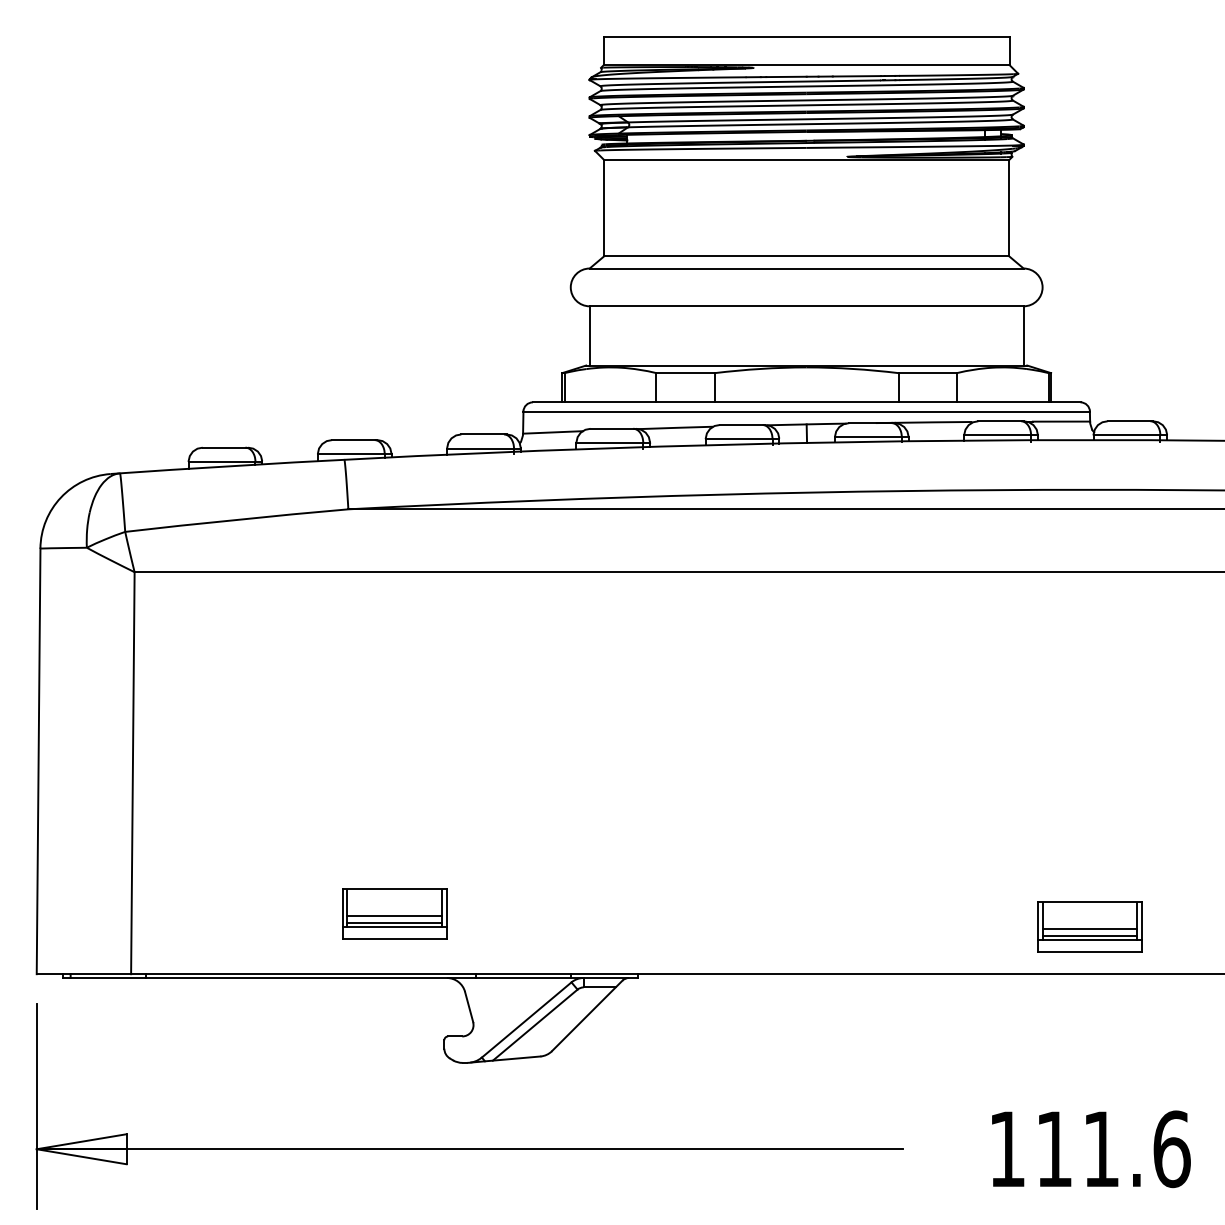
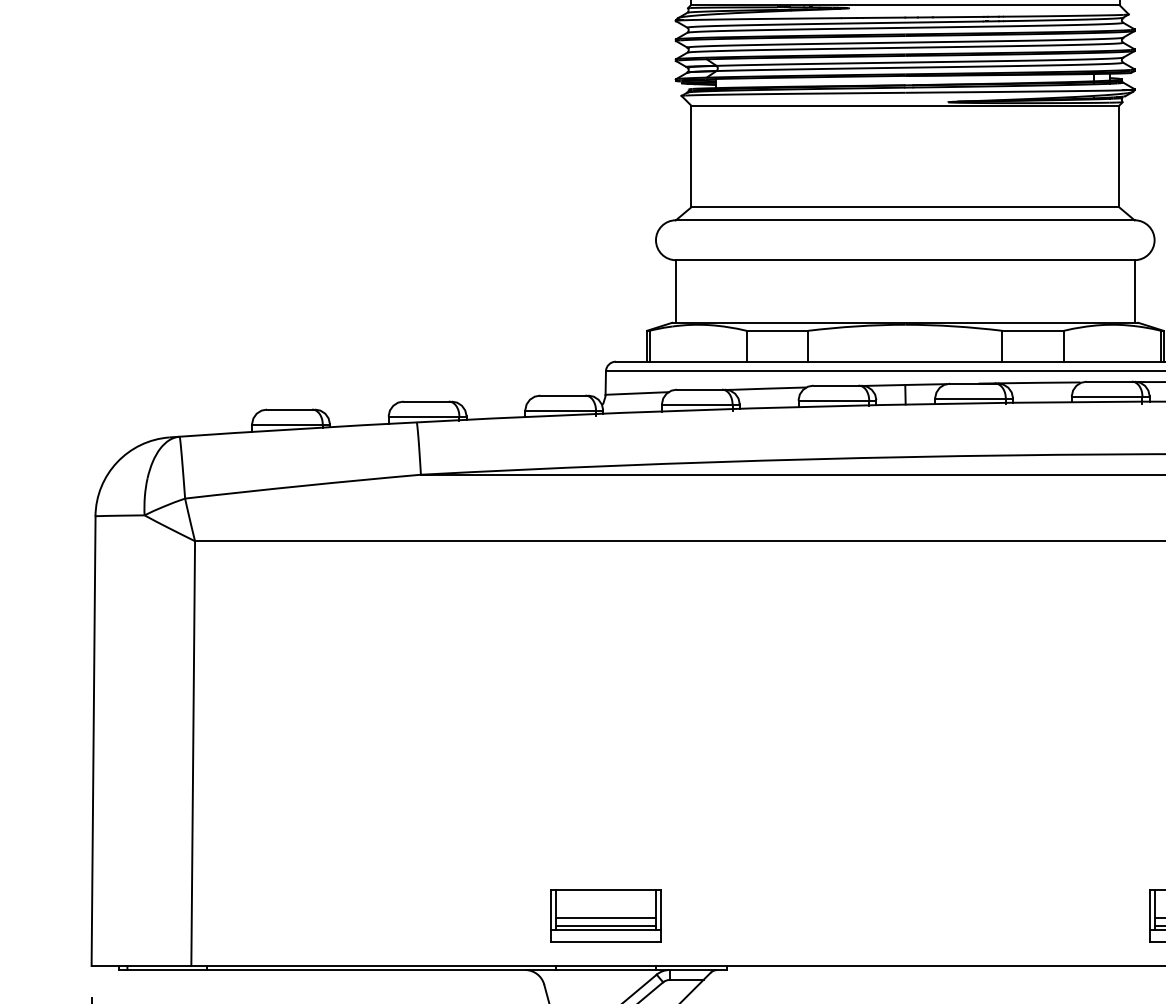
part: (394, 913) -> (606, 915), moved

